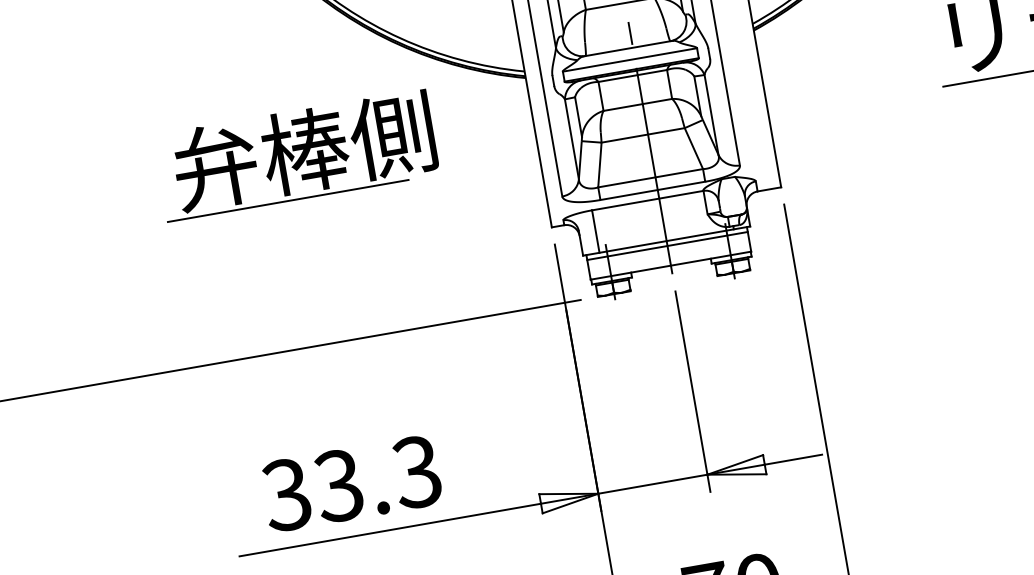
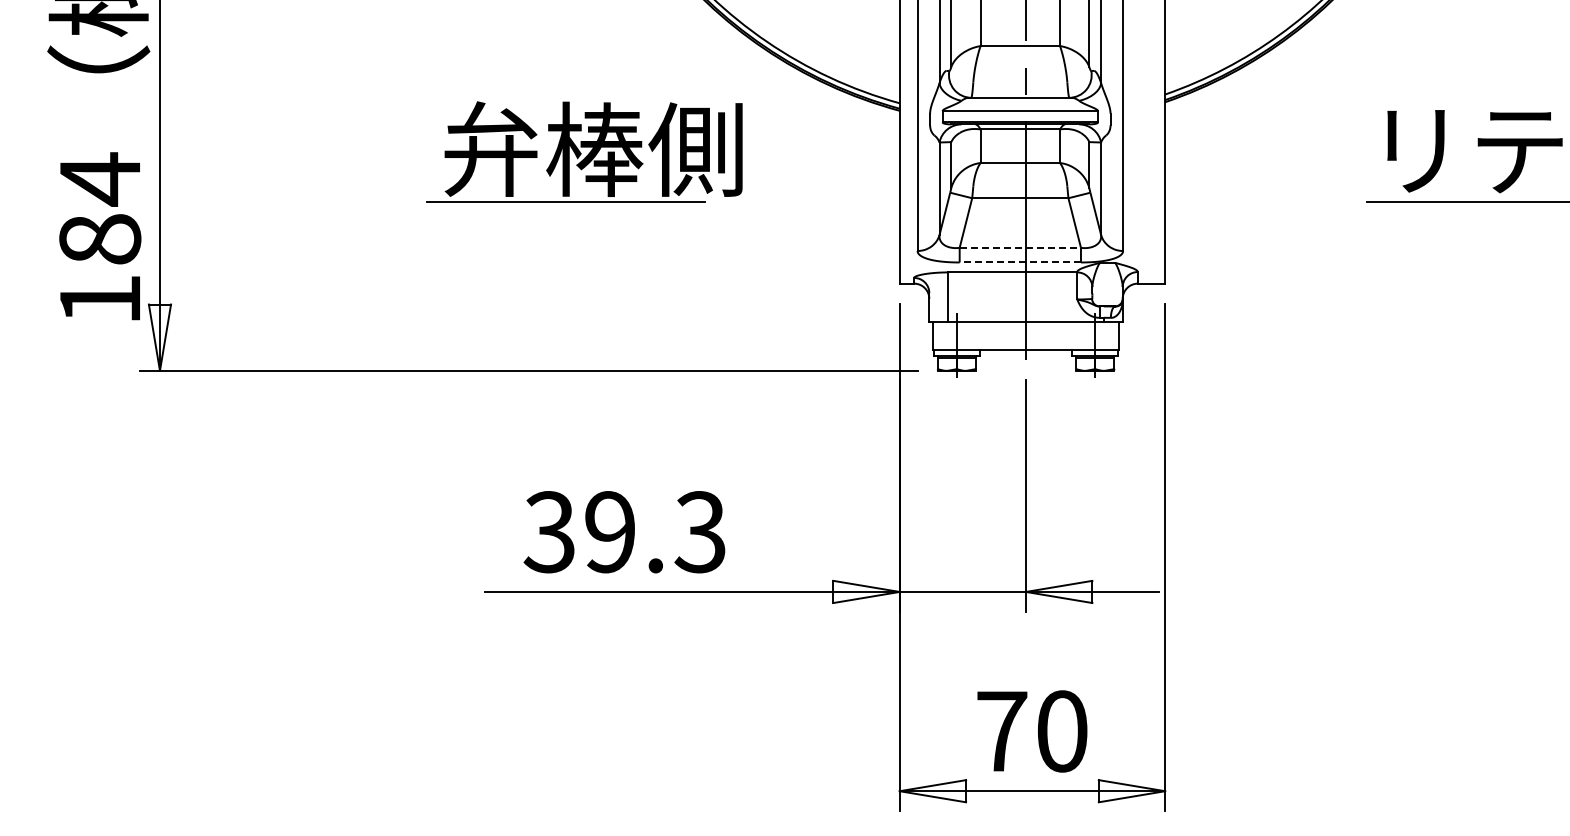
part: (296, 154) -> (584, 151), moved
line: (650, 177) -> (1020, 247), solid -> dashed
line: (653, 190) -> (1020, 262), solid -> dashed
line: (667, 246) -> (1025, 327), removed
text: (337, 486) -> (608, 532), 33.3 -> 39.3

